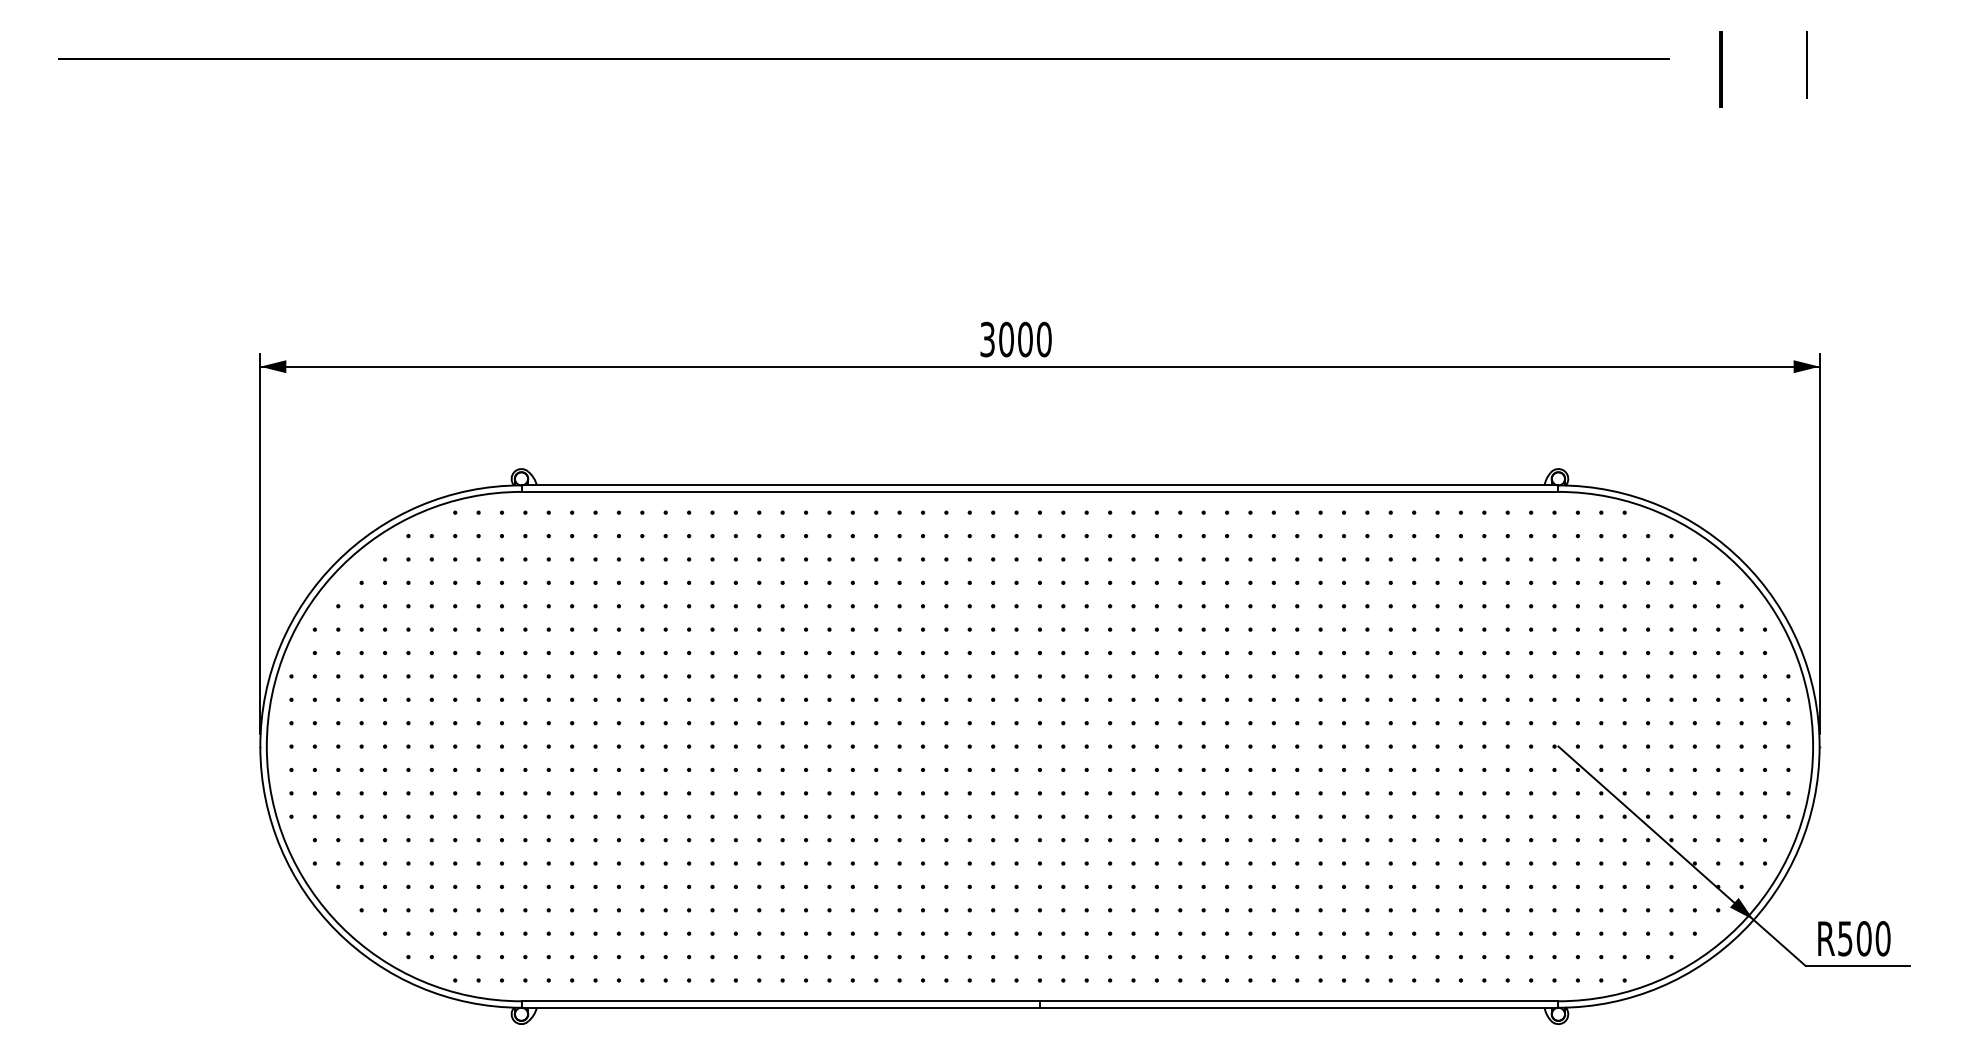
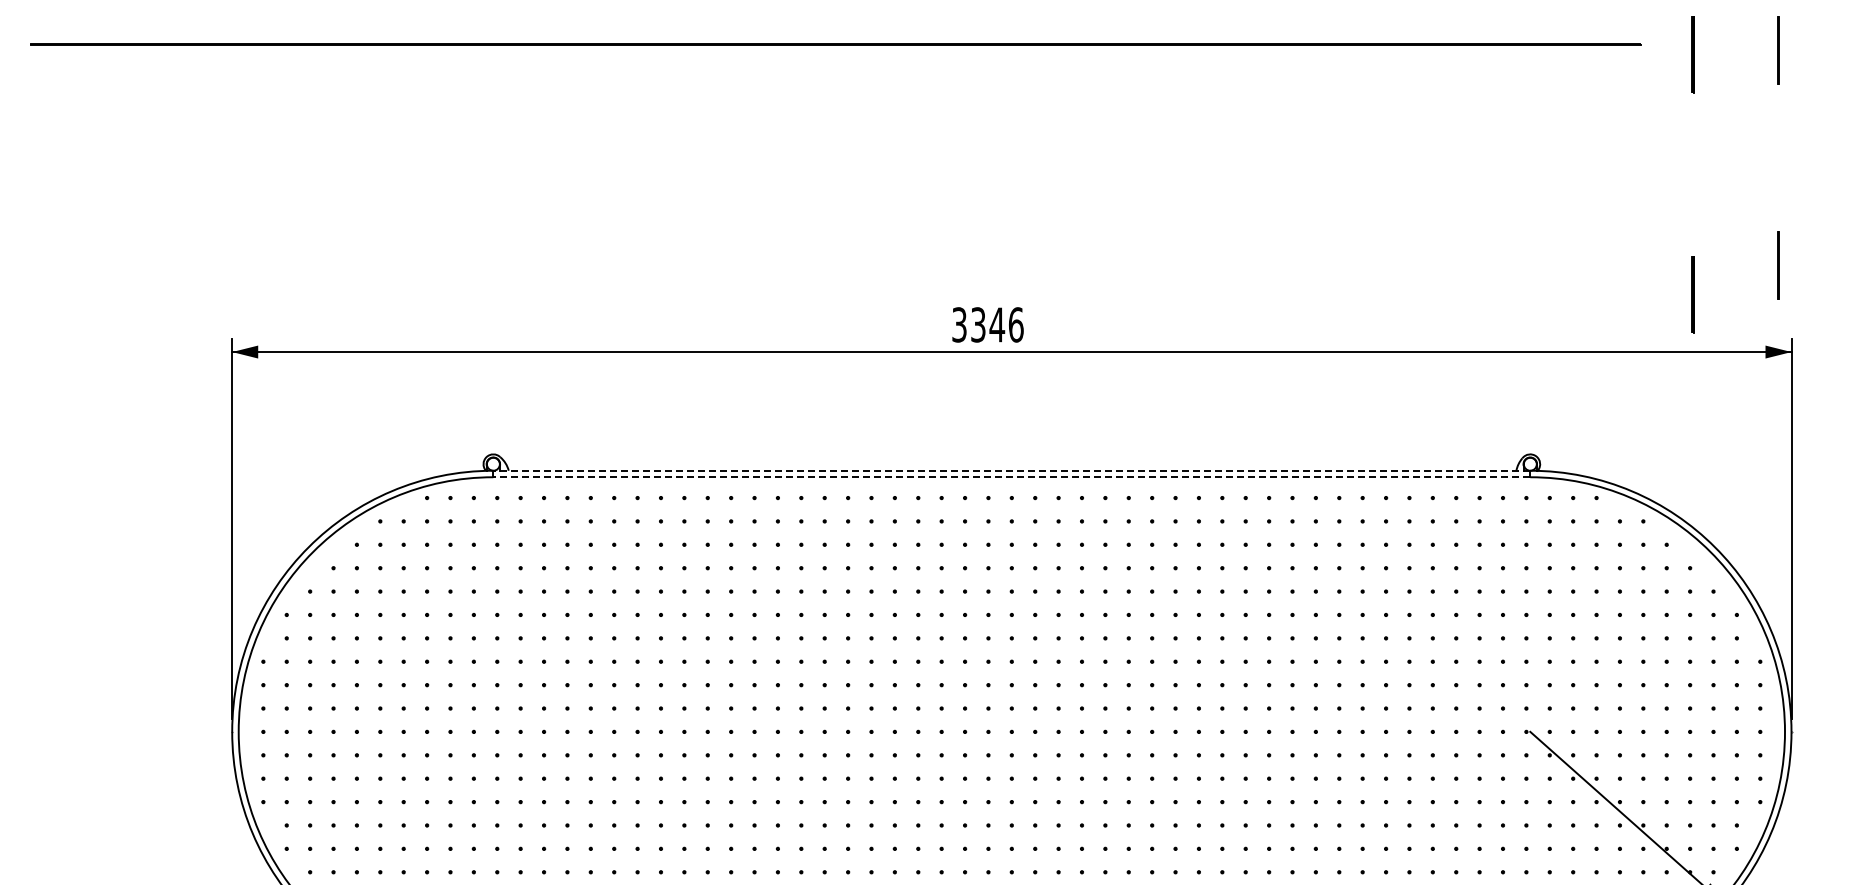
line: (1806, 279) -> (1778, 264), added
line: (1720, 309) -> (1692, 294), added
text: (1025, 339) -> (997, 324), 3000 -> 3346
line: (1039, 485) -> (1011, 470), solid -> dashed
line: (1039, 491) -> (1011, 476), solid -> dashed

